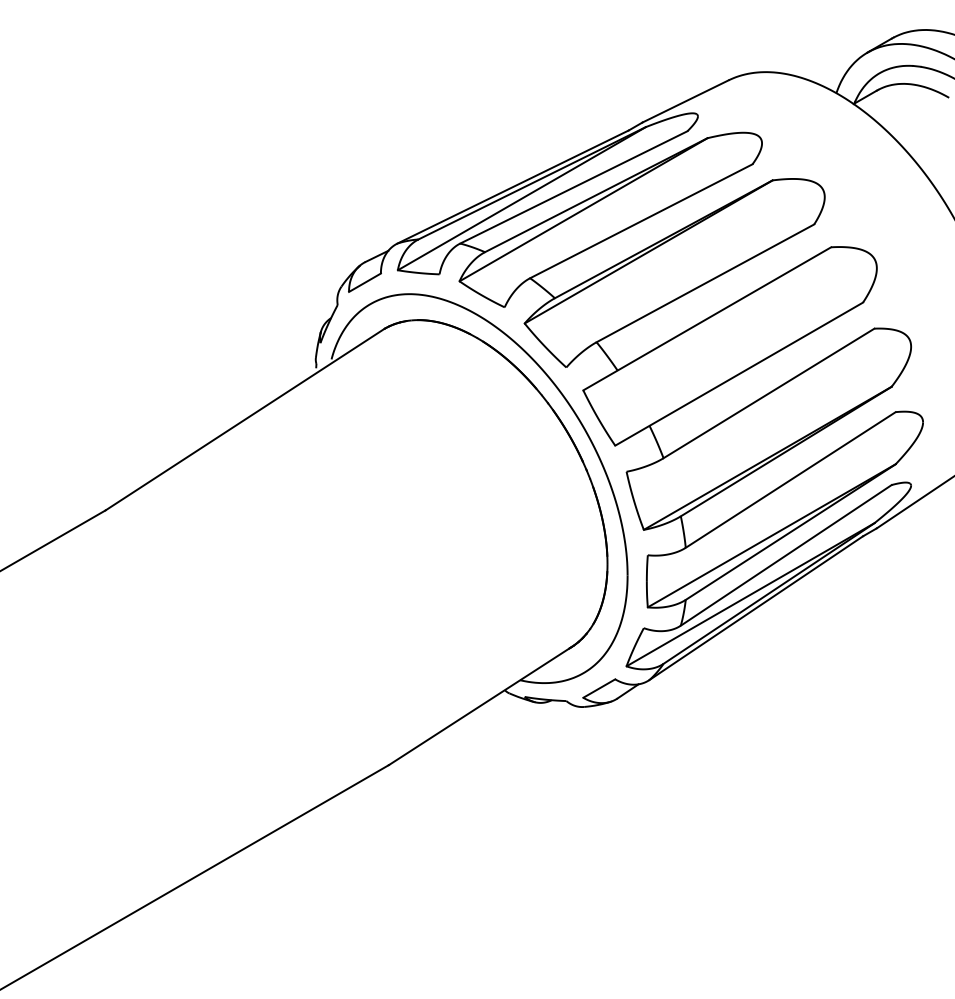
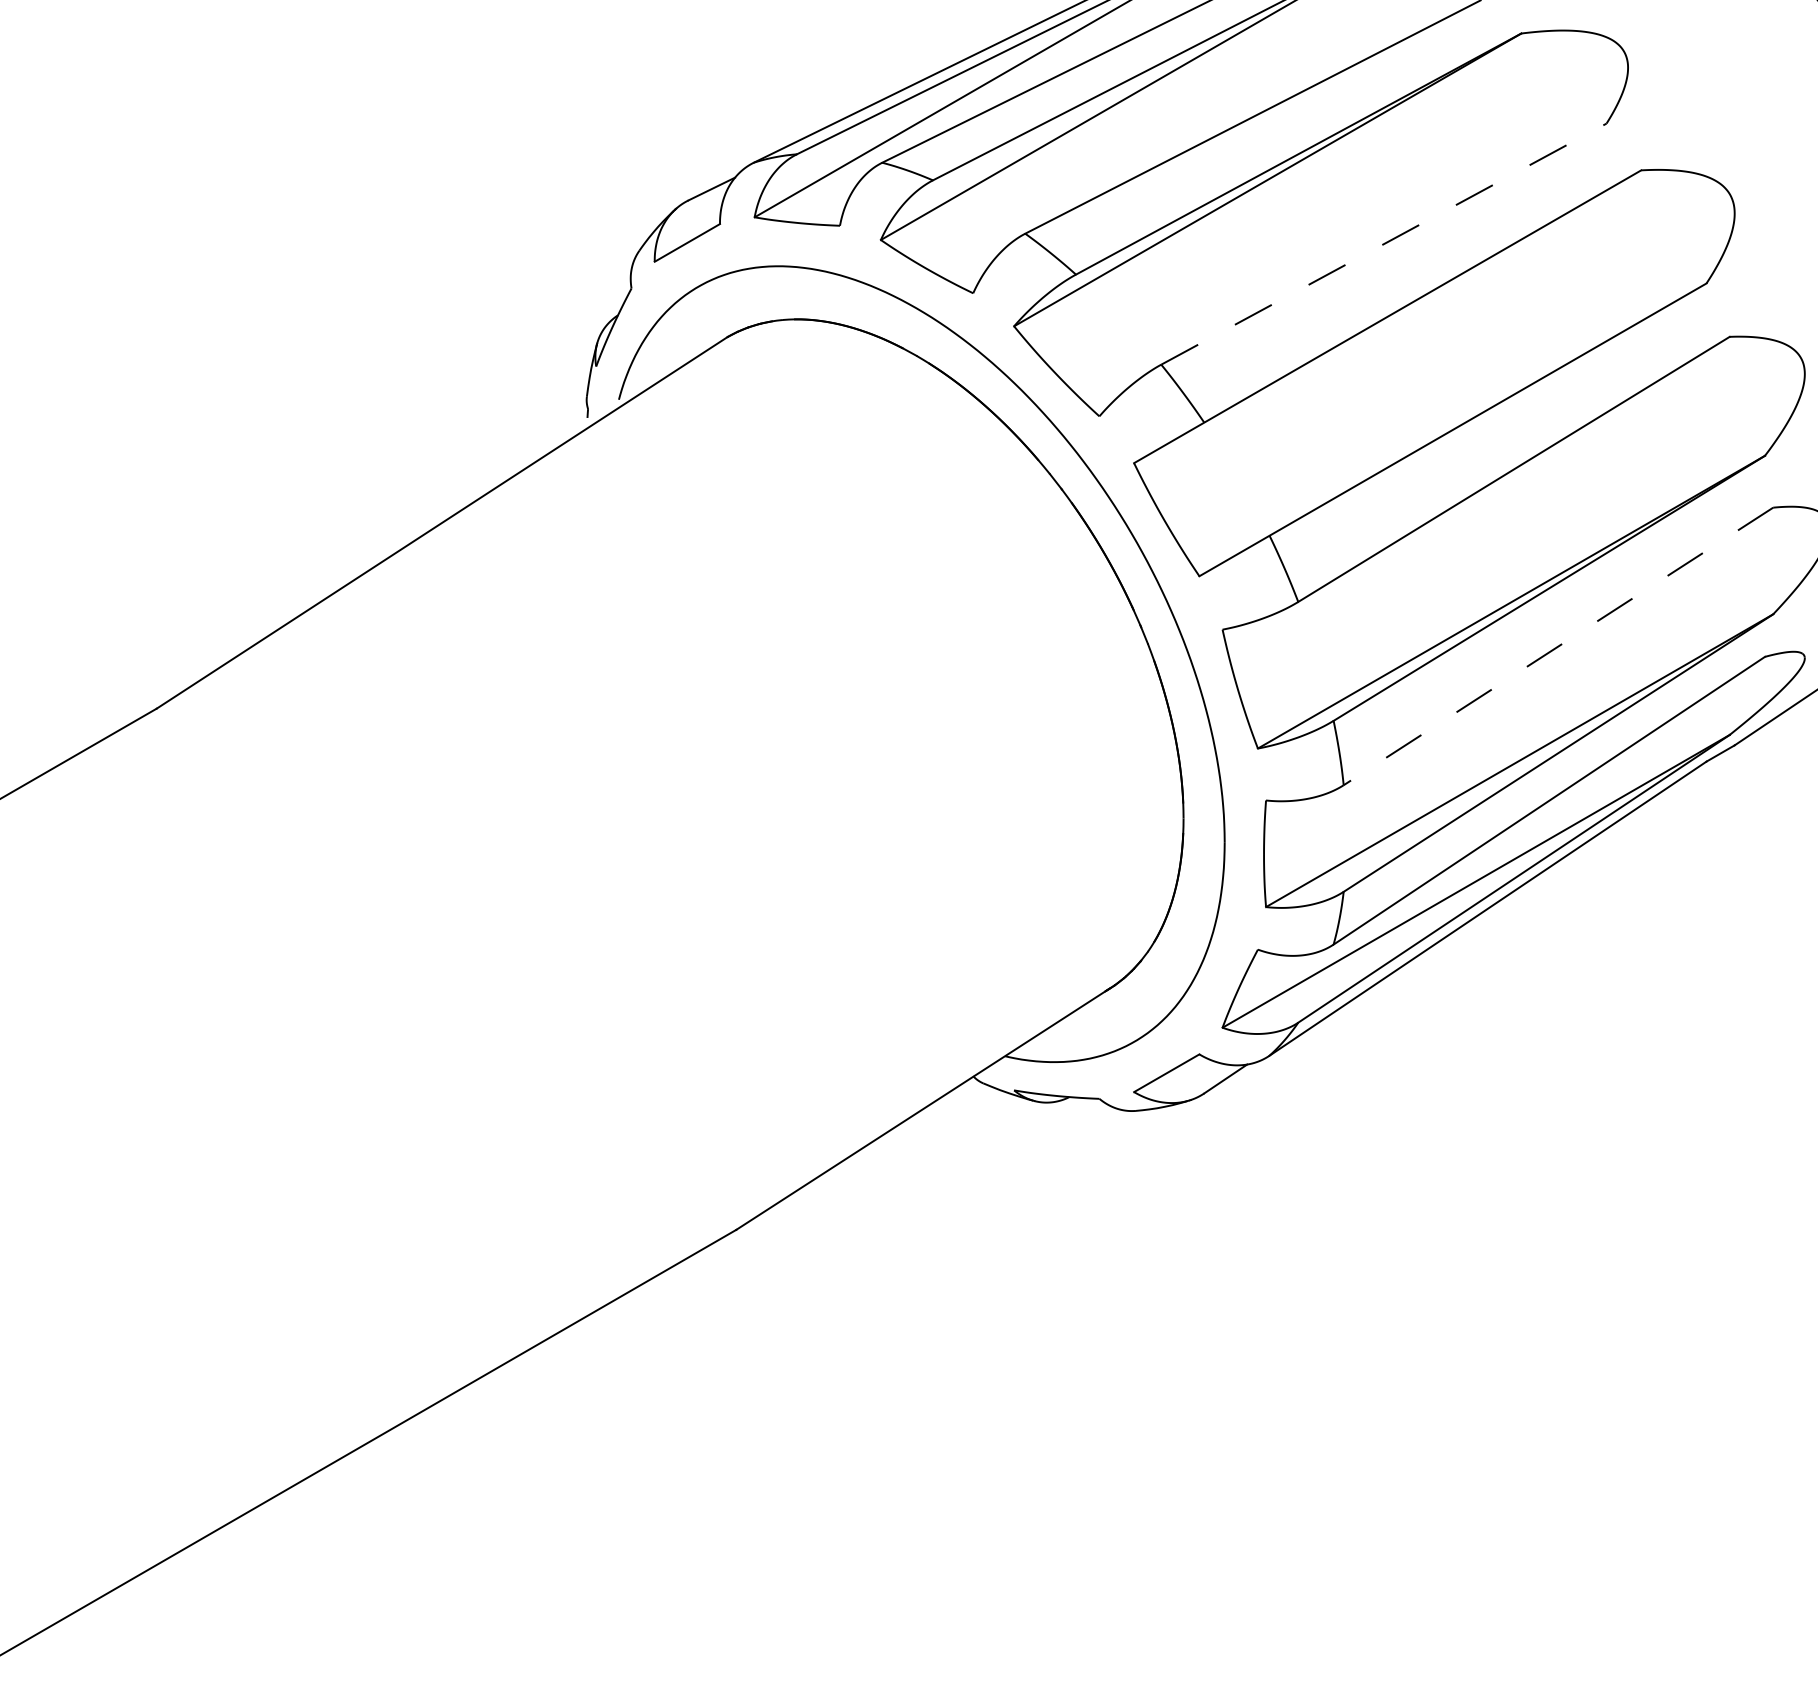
line: (705, 283) -> (1384, 244), solid -> dashed
line: (790, 479) -> (1557, 645), solid -> dashed

